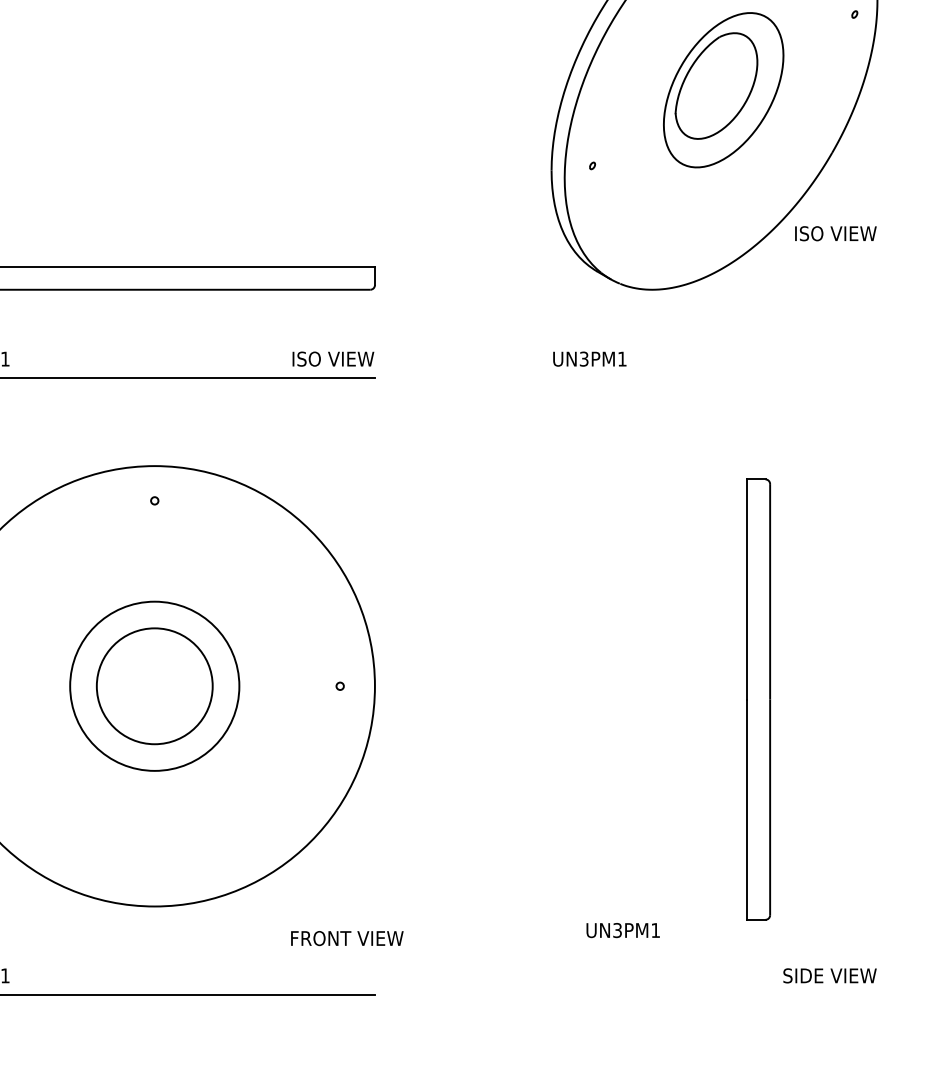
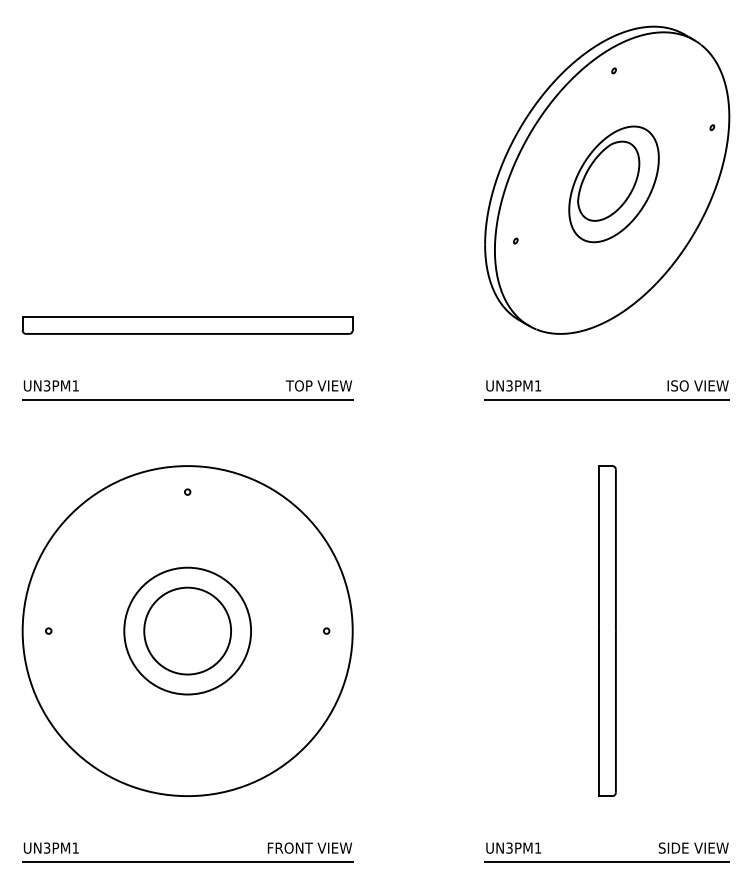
text: (835, 233) -> (697, 385), moved
text: (302, 358) -> (298, 385), ISO VIEW -> TOP VIEW
line: (714, 378) -> (607, 400), added
part: (758, 698) -> (607, 630), moved
text: (622, 929) -> (513, 847), moved
text: (346, 937) -> (309, 847), moved
line: (714, 995) -> (607, 862), added

